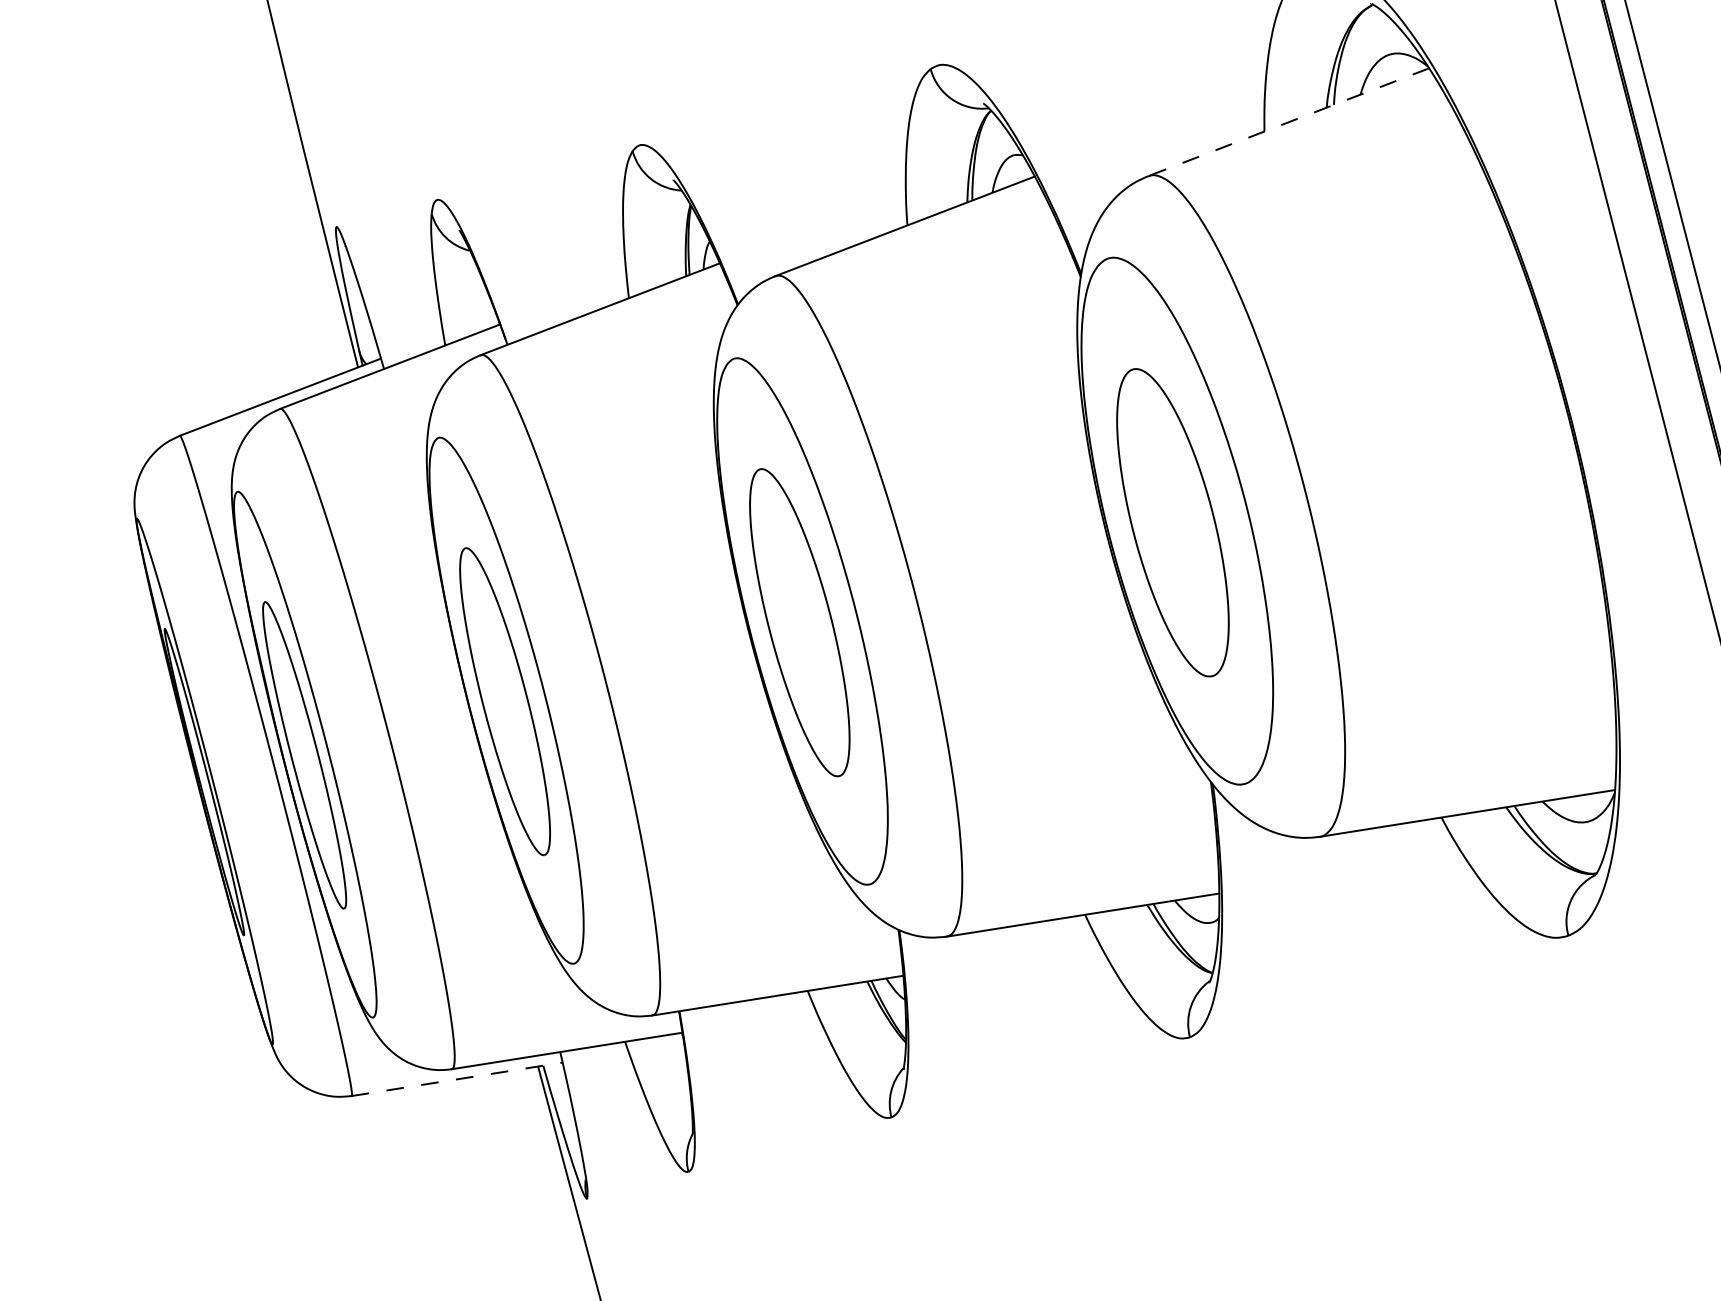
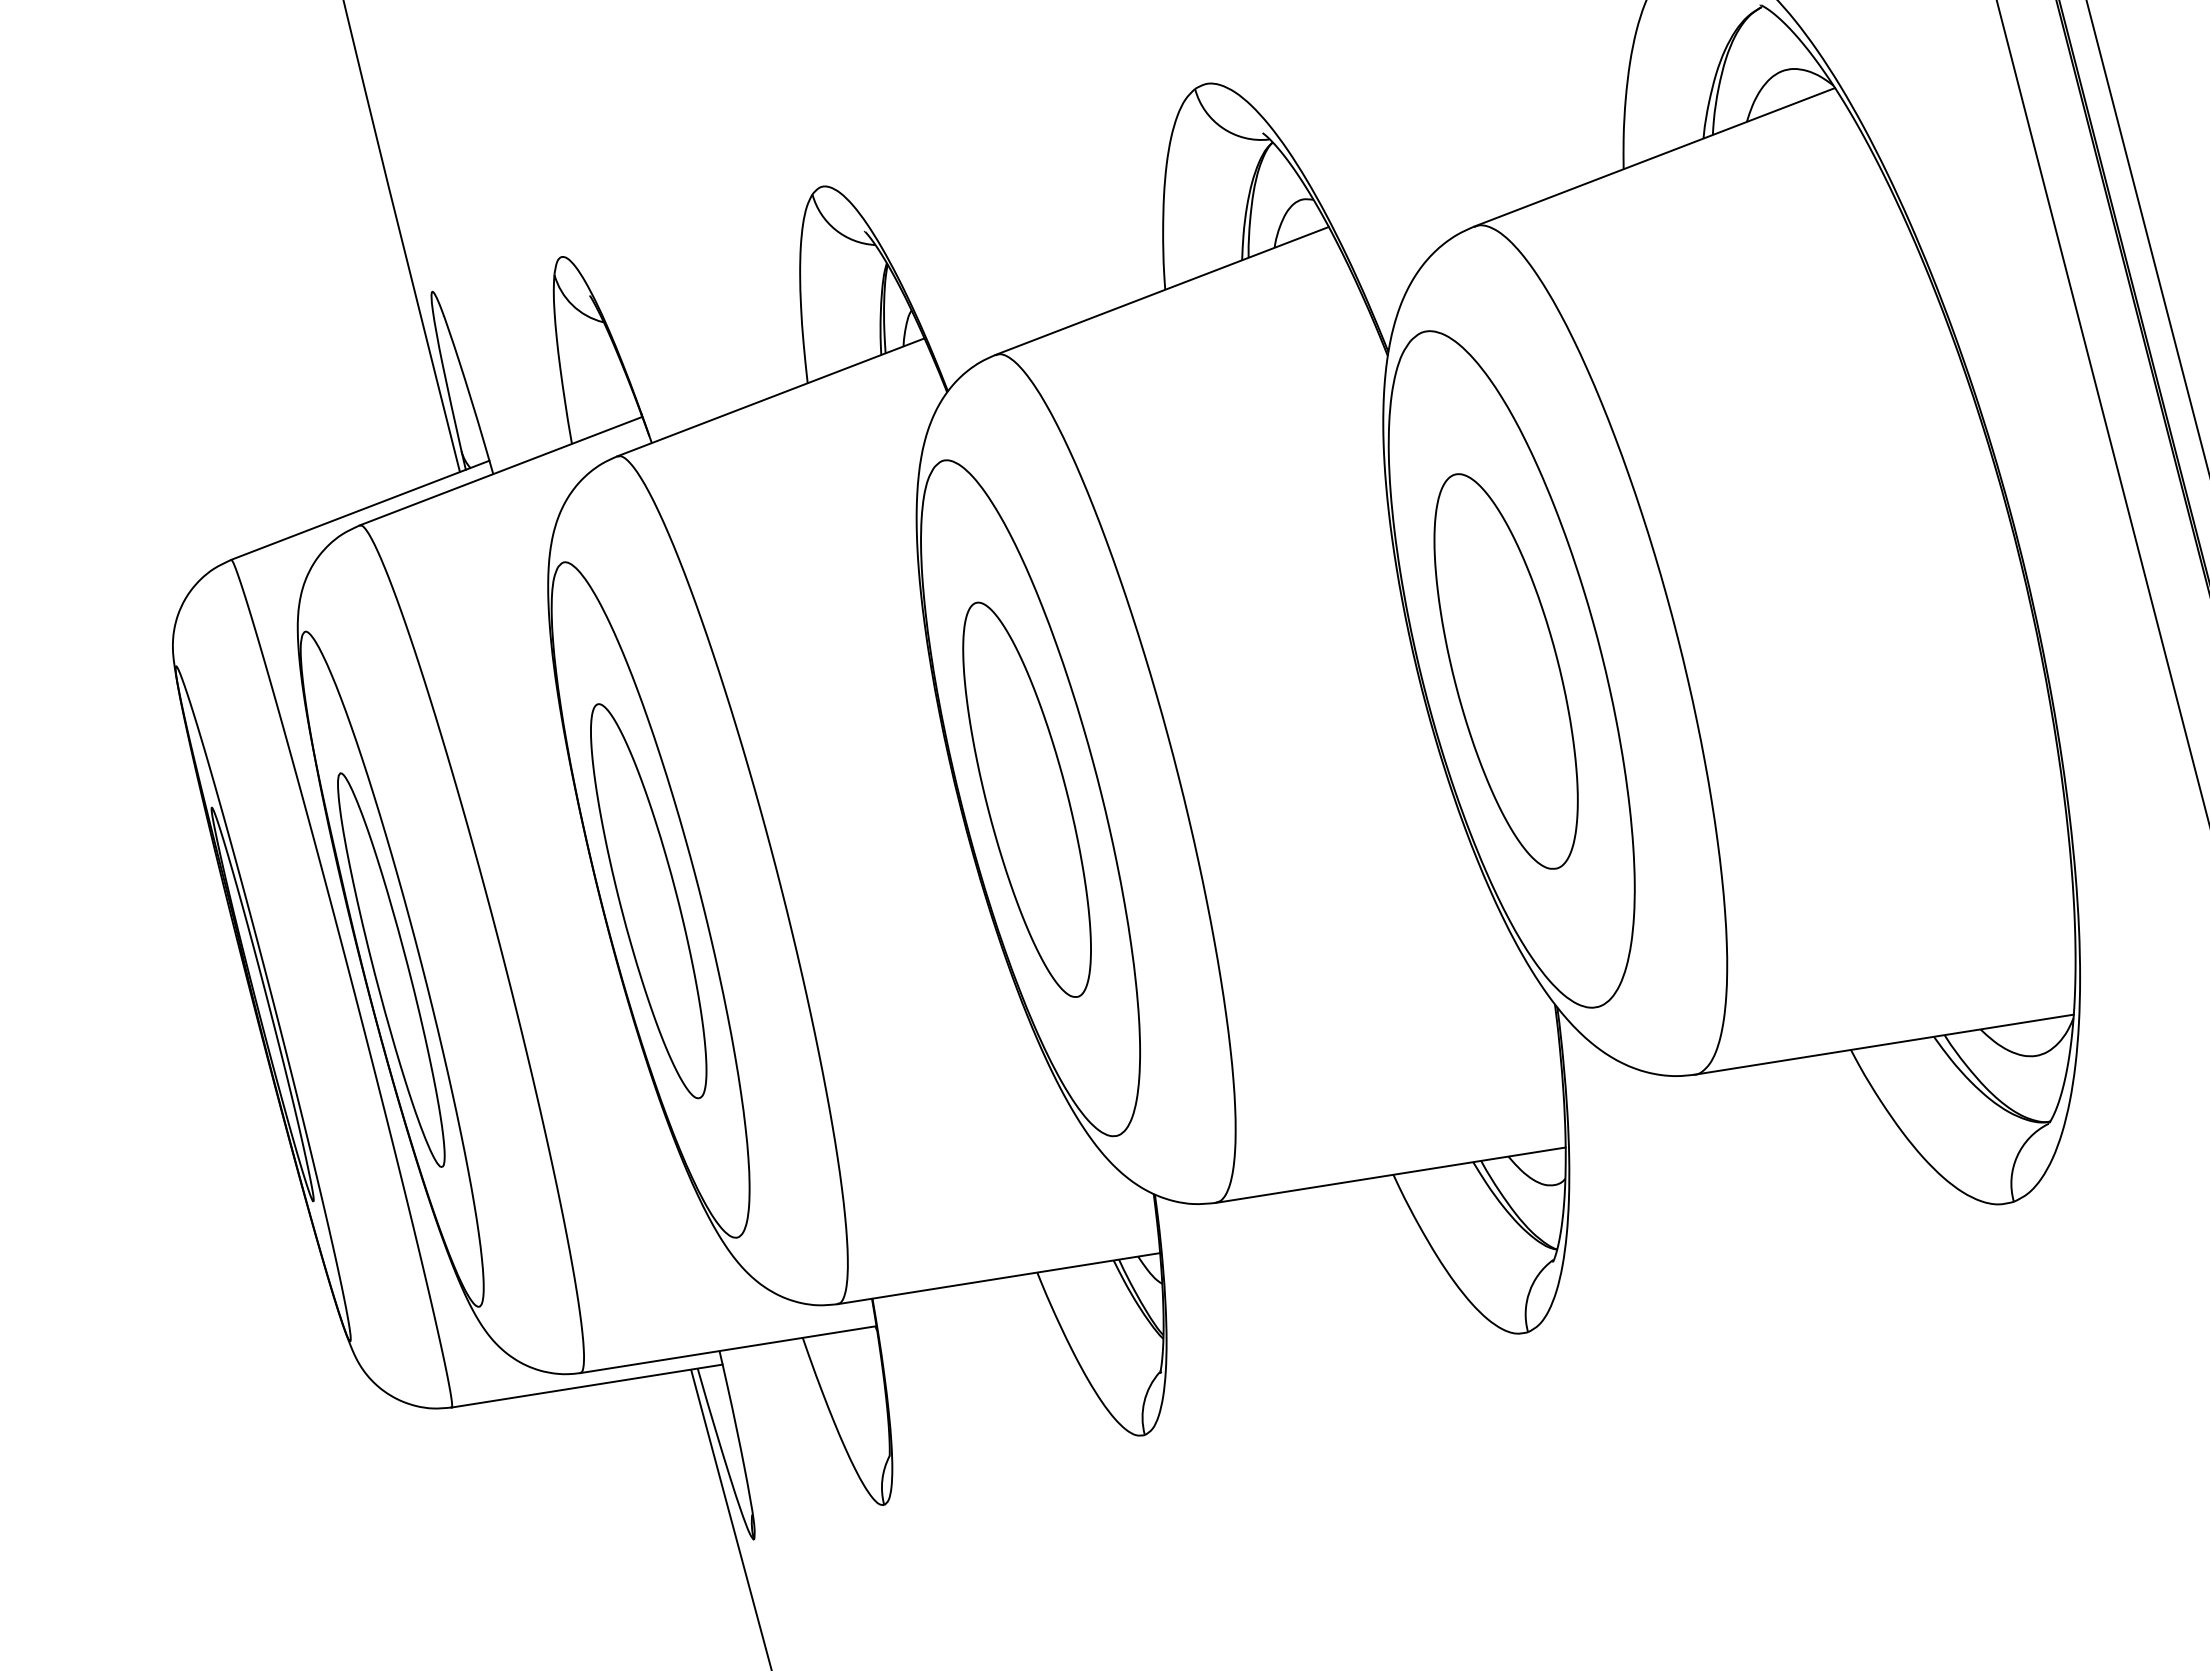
line: (1288, 122) -> (1654, 157), dashed -> solid
line: (457, 1079) -> (587, 1386), dashed -> solid

